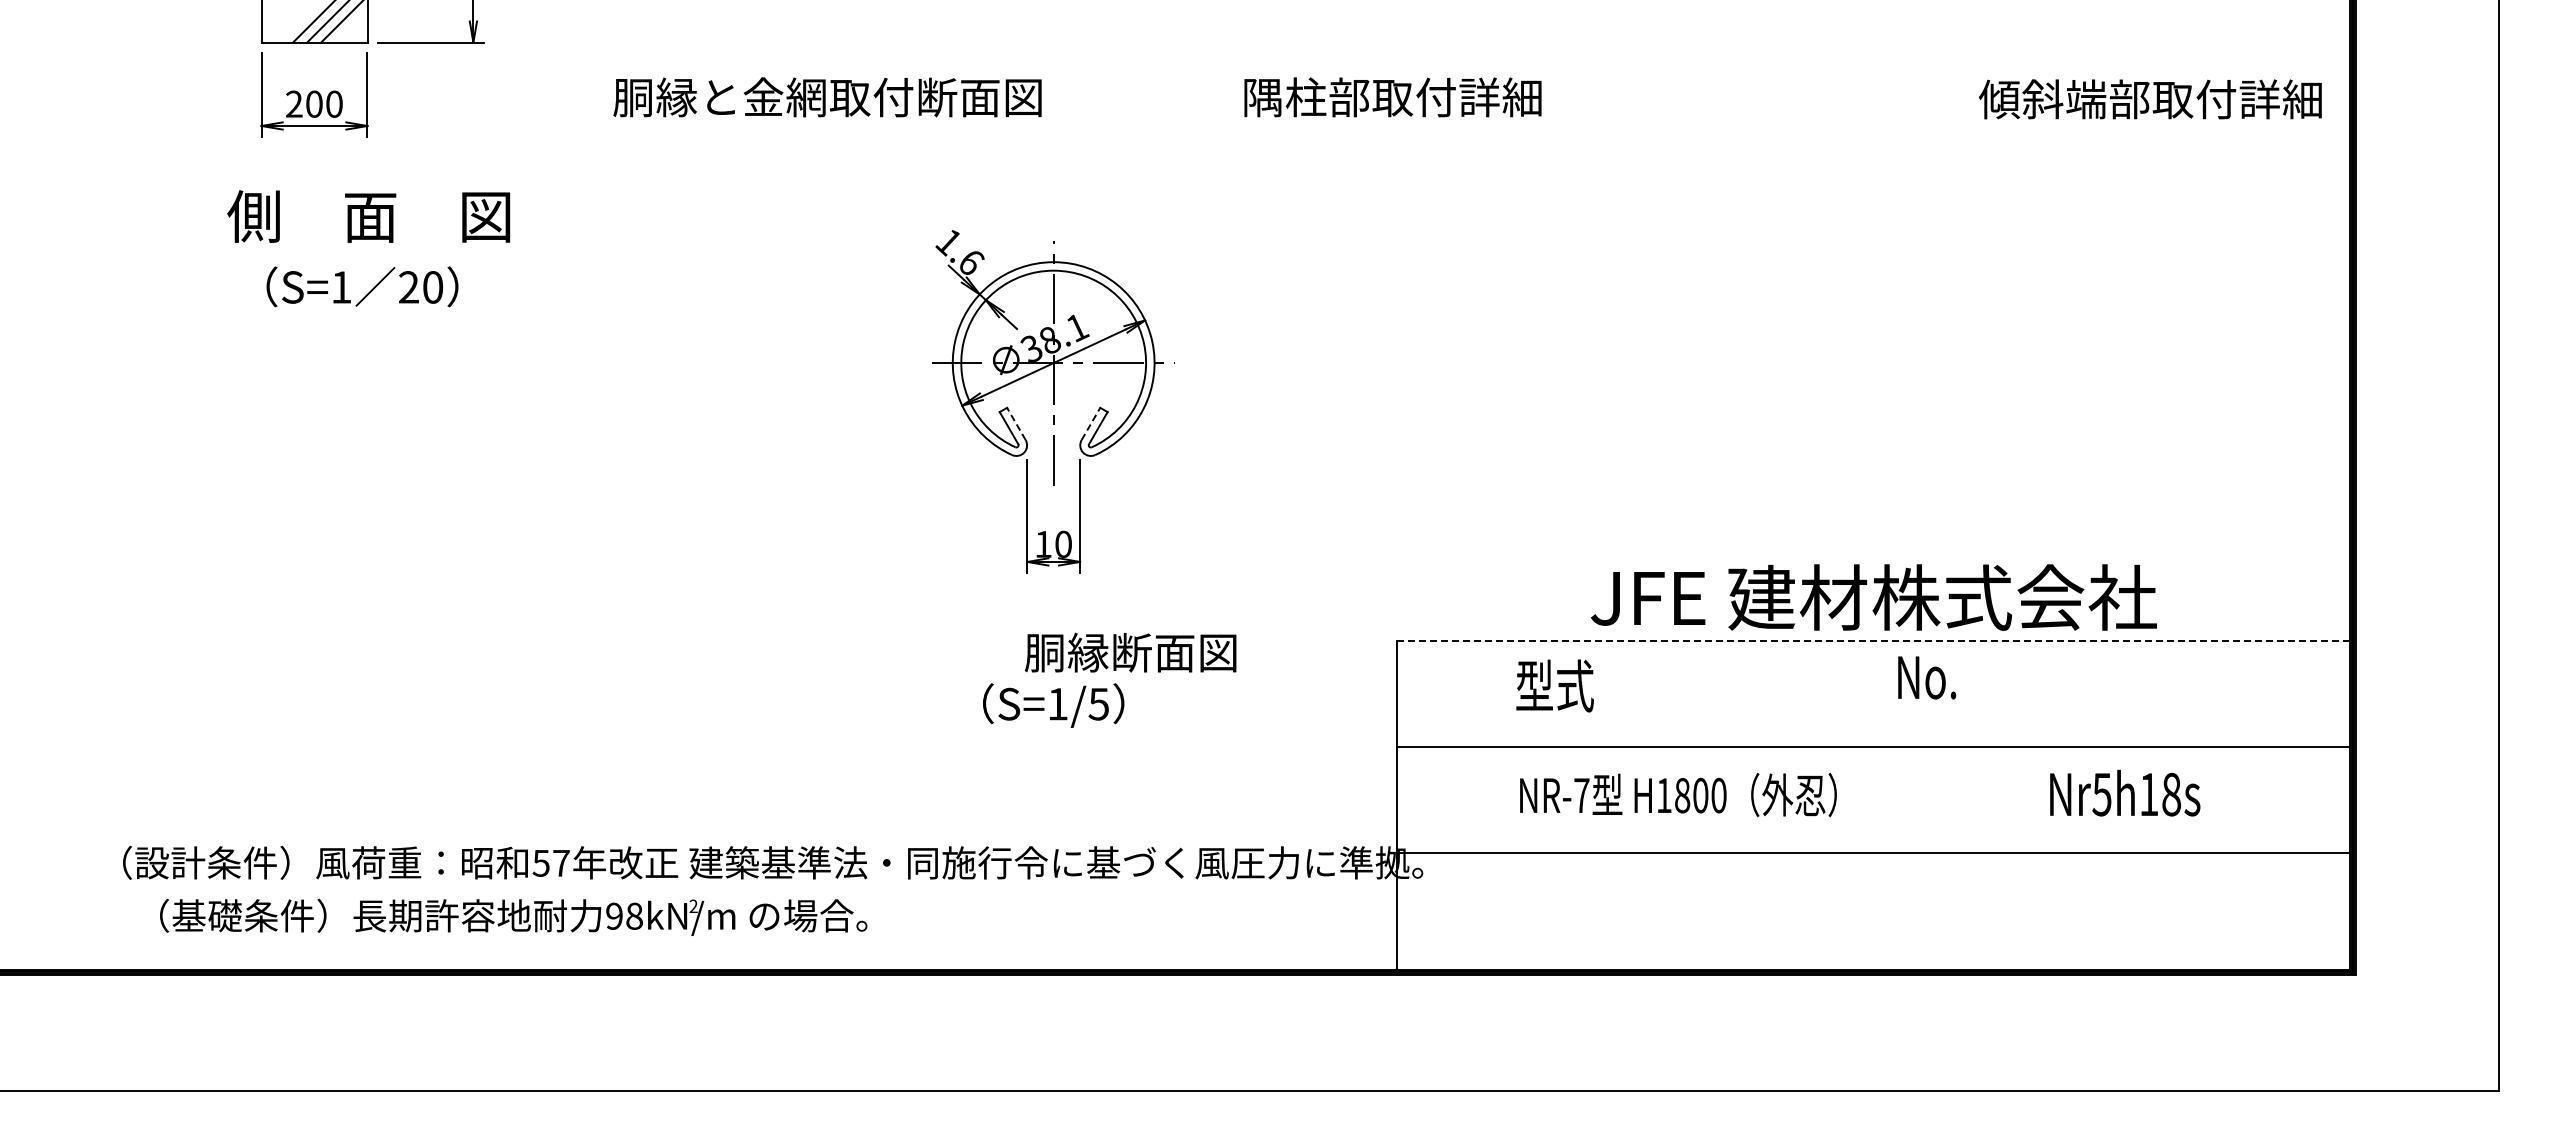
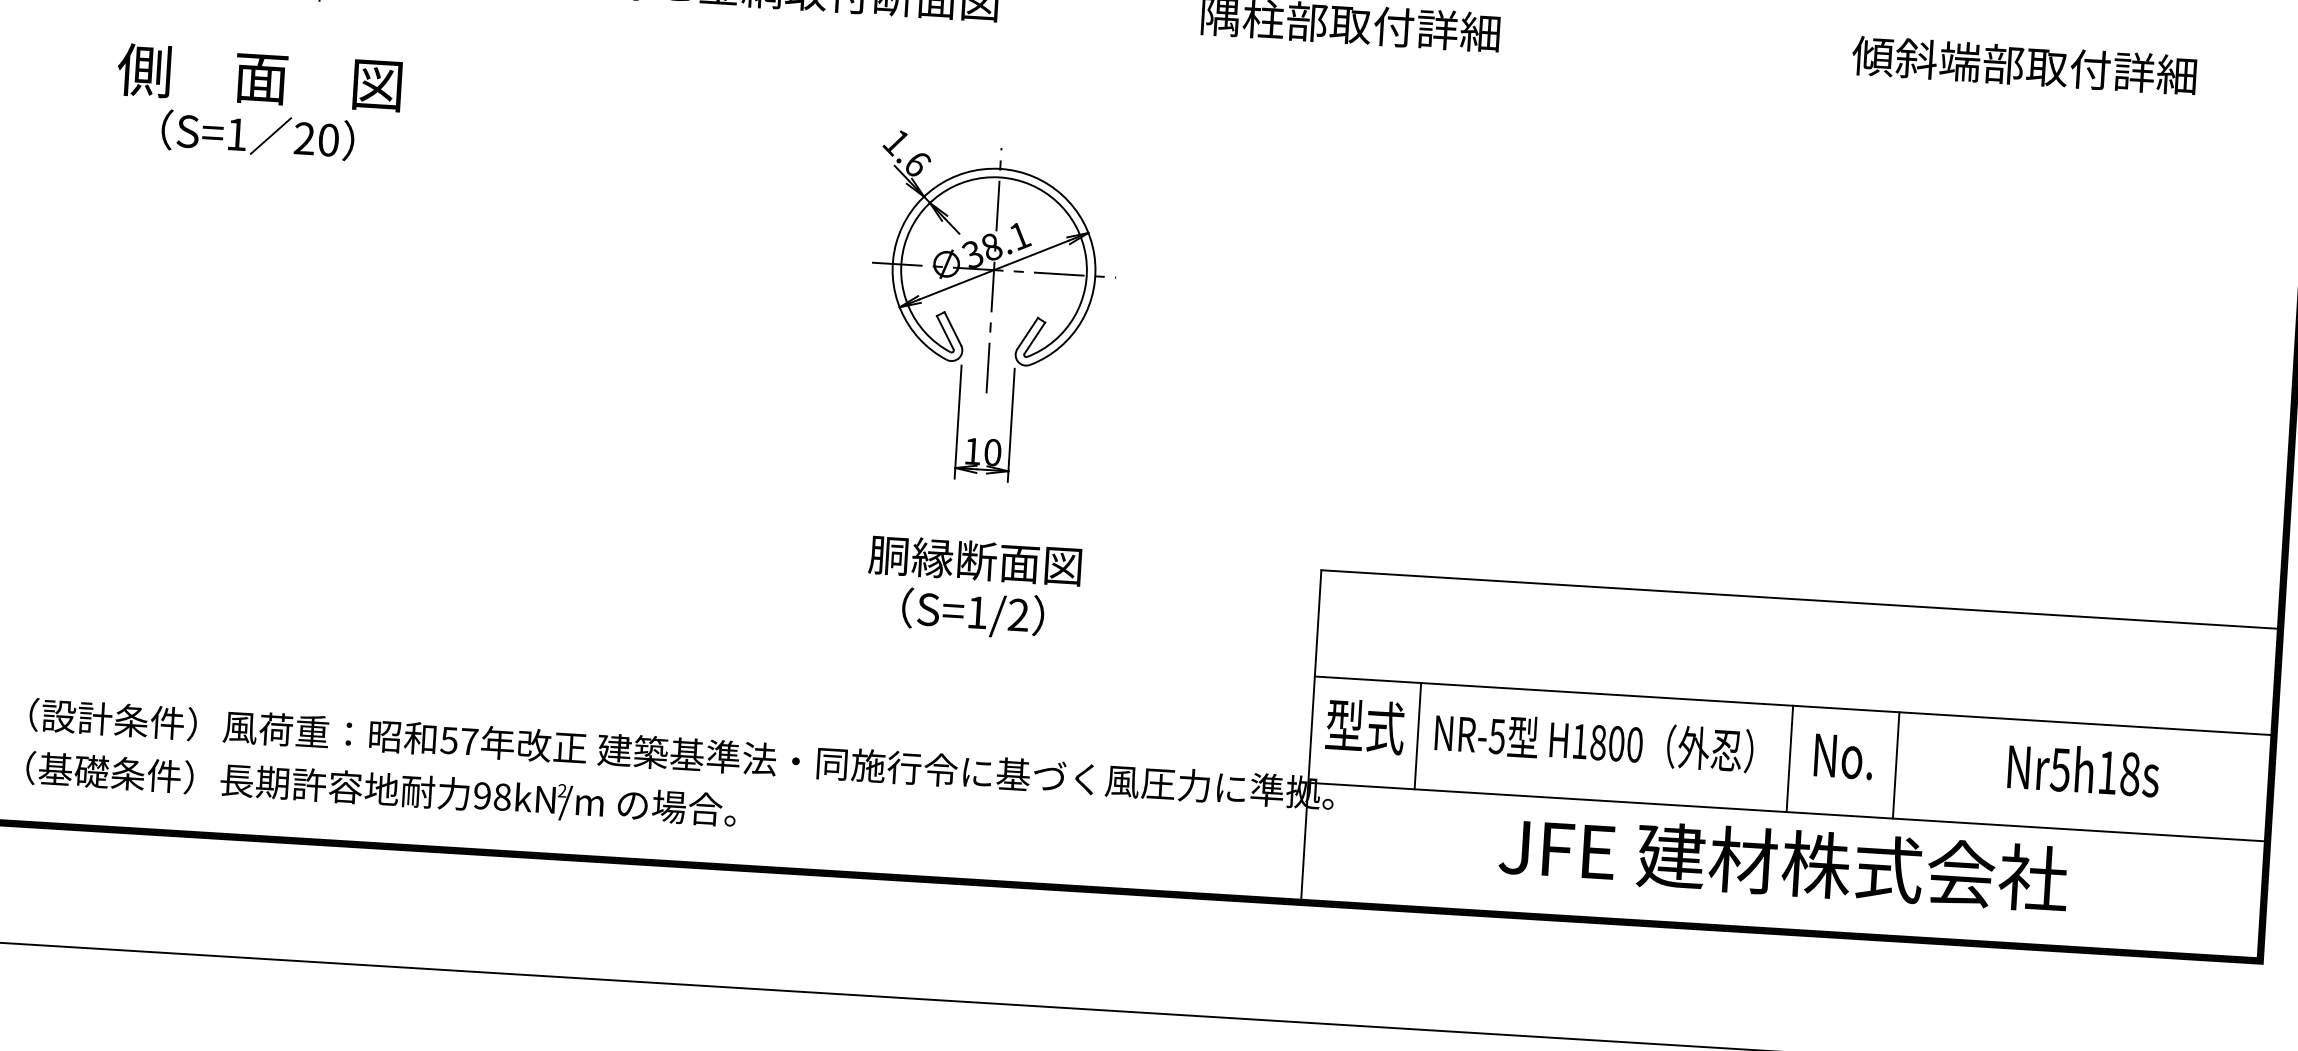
text: (2150, 99) -> (2024, 65), moved
text: (368, 216) -> (259, 77), moved
text: (362, 286) -> (257, 134), moved
line: (1016, 423) -> (953, 328), dashed -> solid
line: (1090, 423) -> (1027, 333), dashed -> solid
text: (1873, 597) -> (1783, 862), moved
line: (1873, 641) -> (1799, 599), dashed -> solid
text: (1130, 652) -> (975, 560), moved
text: (1927, 677) -> (1844, 756), moved
text: (1554, 685) -> (1364, 726), moved
text: (1098, 703) -> (1018, 614), S=1/5 -> S=1/2
text: (2125, 792) -> (2084, 769), moved
text: (1581, 795) -> (1497, 736), NR-7 -> NR-5
line: (1502, 800) -> (1417, 736), added
line: (1873, 800) -> (1789, 759), added
line: (1979, 800) -> (1896, 765), added
text: (513, 916) -> (381, 789), moved

